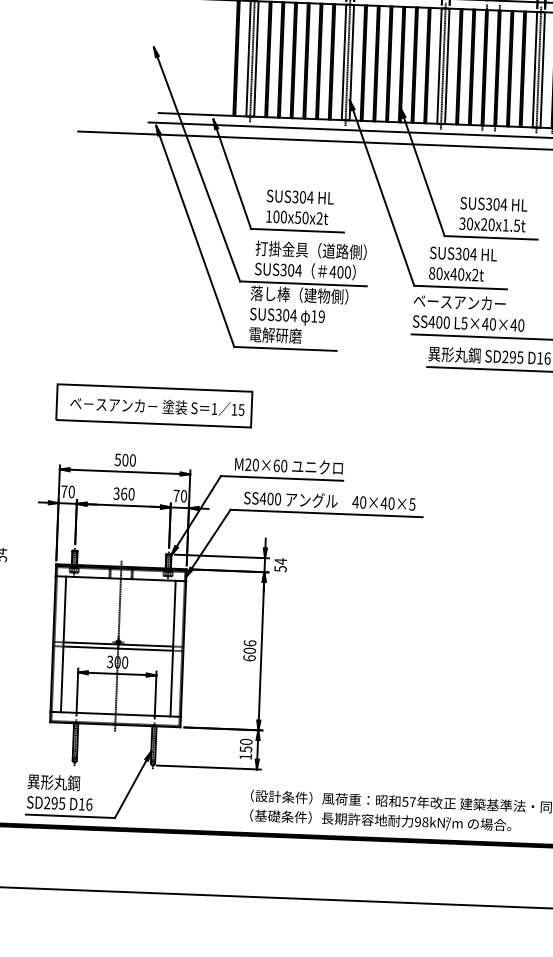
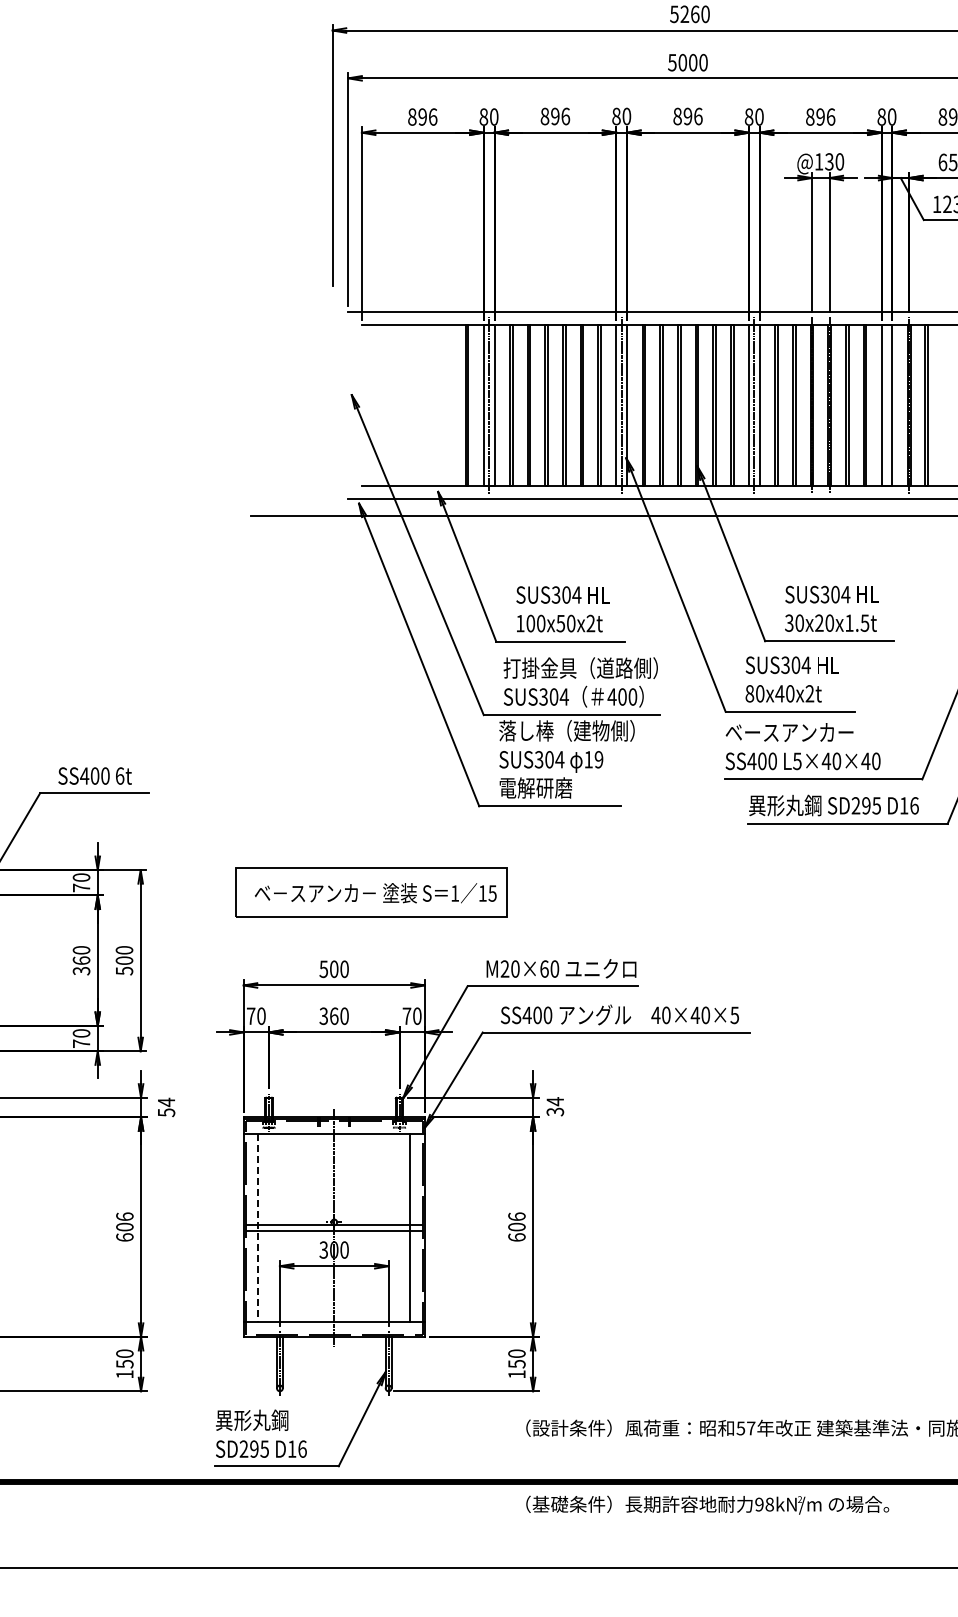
line: (539, 69) -> (887, 405), removed
text: (280, 568) -> (554, 1111), 54 -> 34
line: (63, 644) -> (258, 1228), solid -> dashed
text: (380, 820) -> (707, 1504), moved

